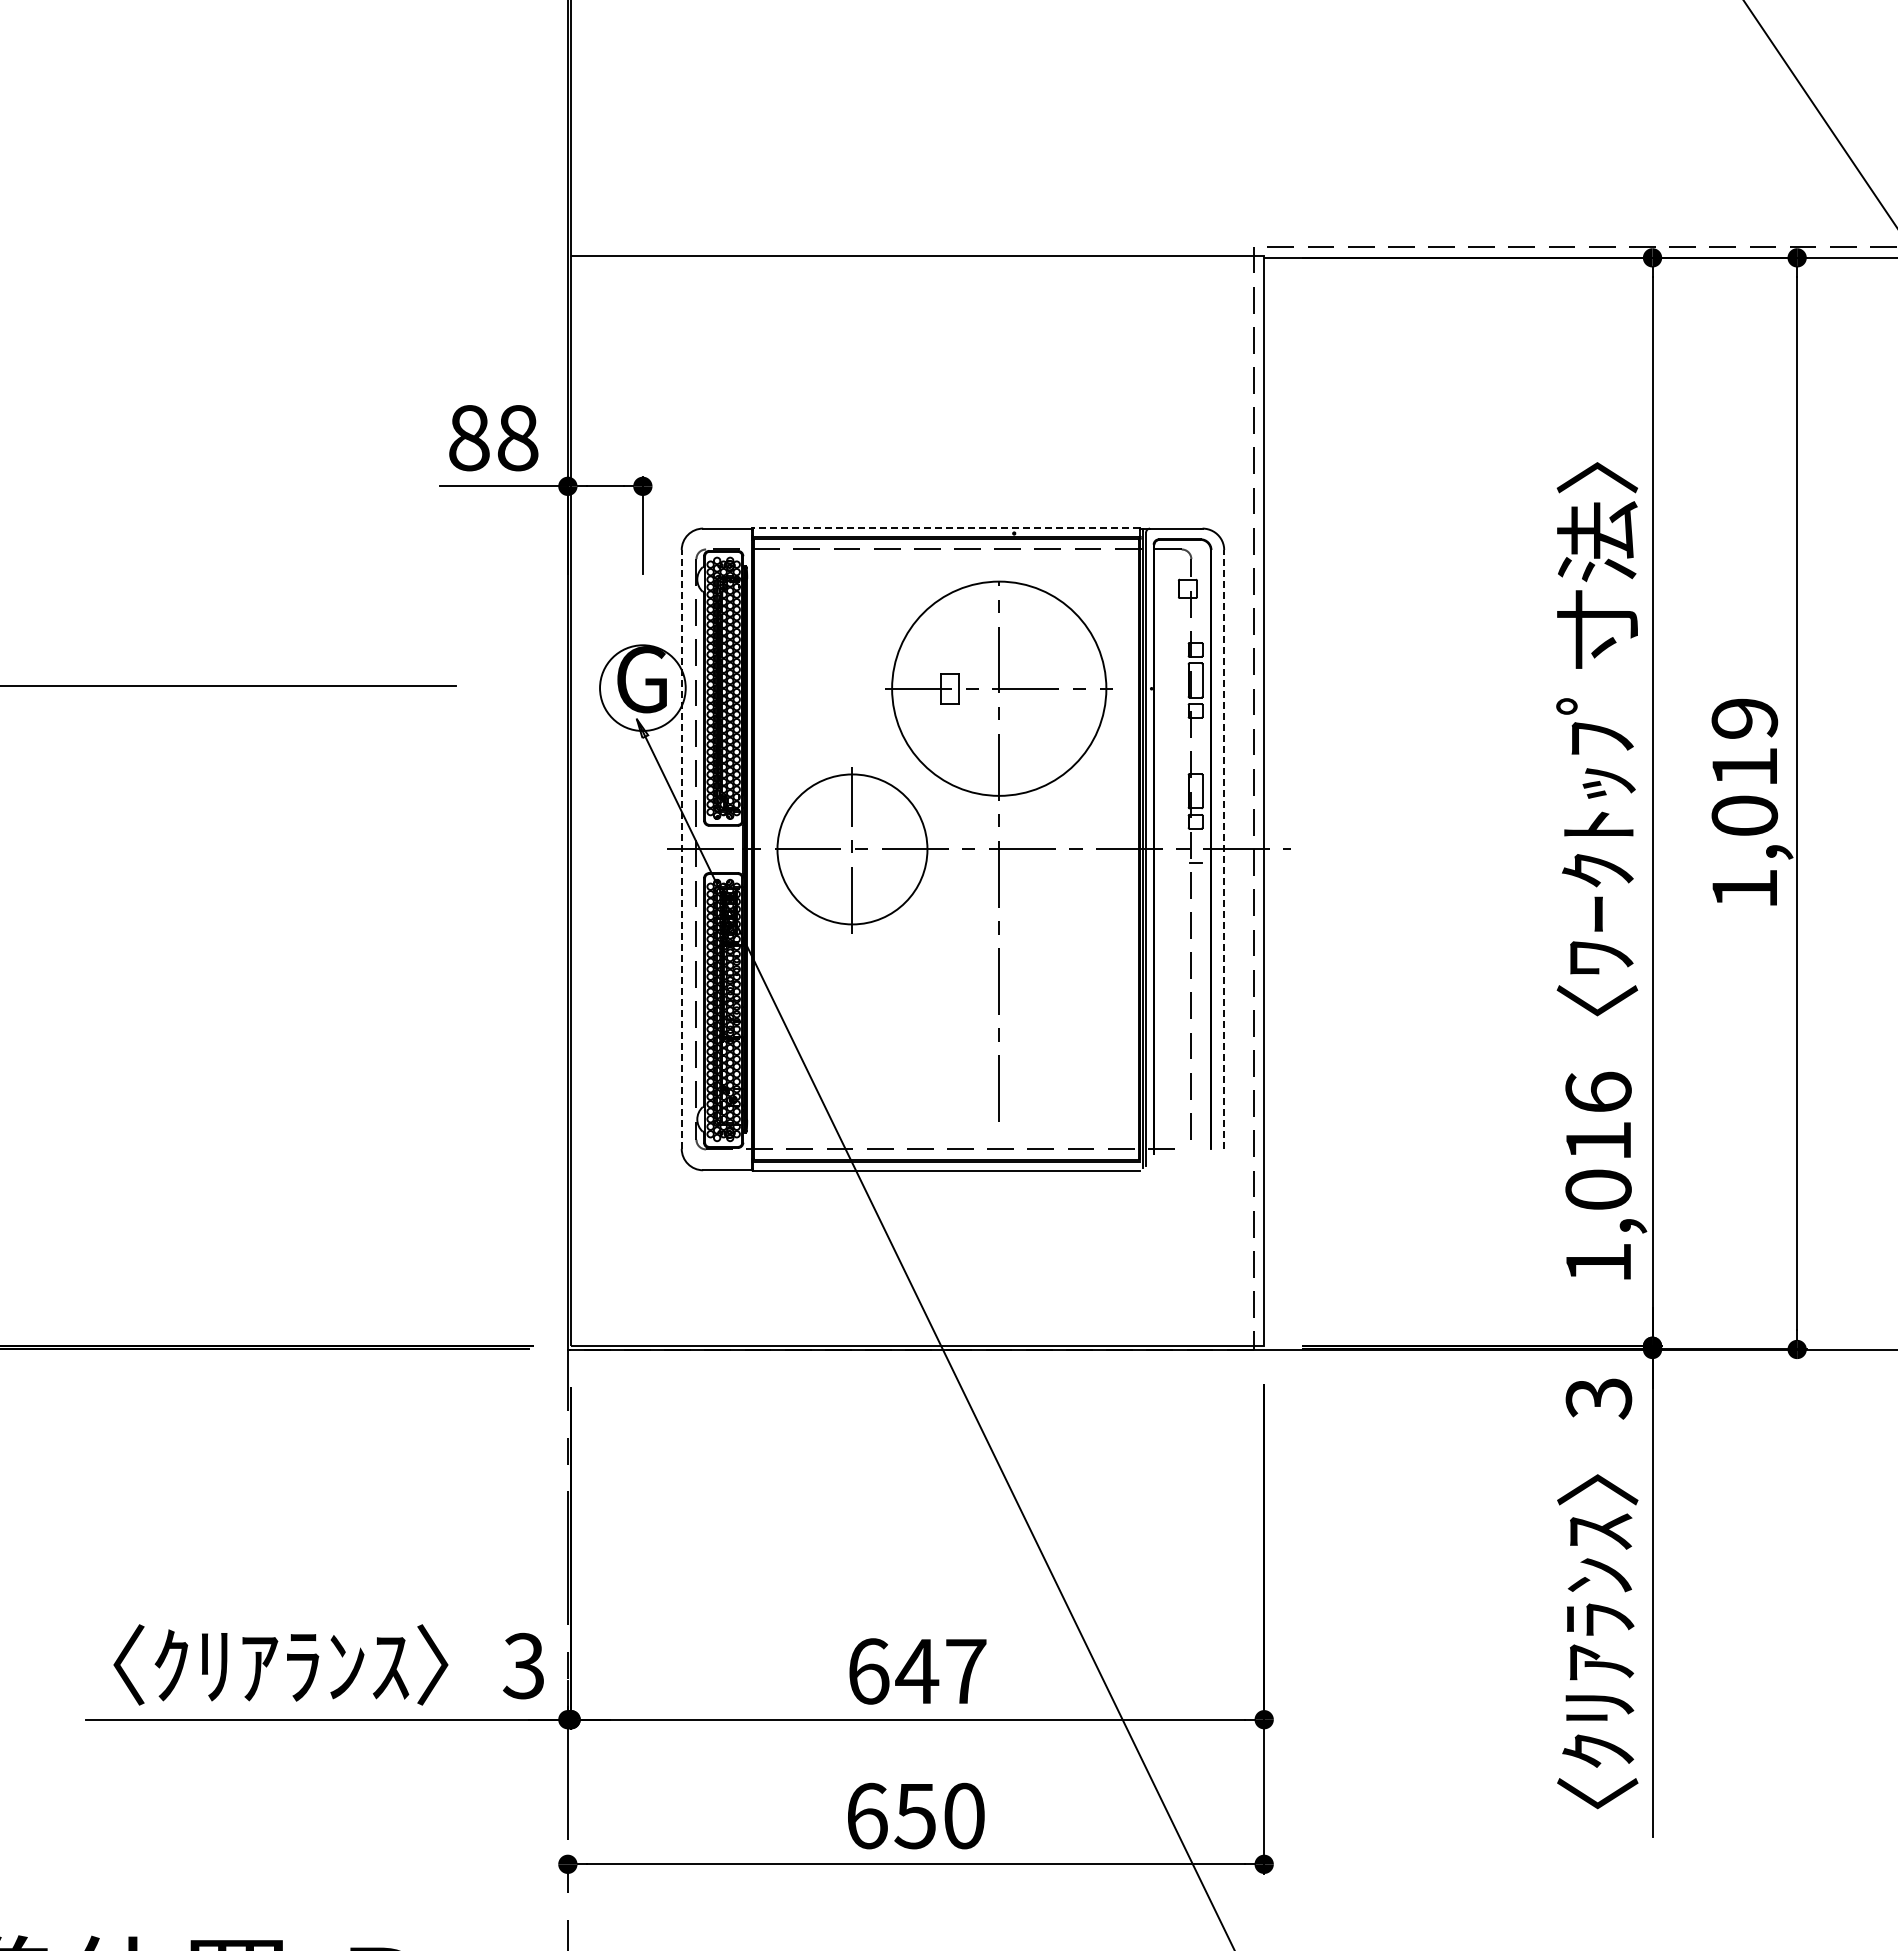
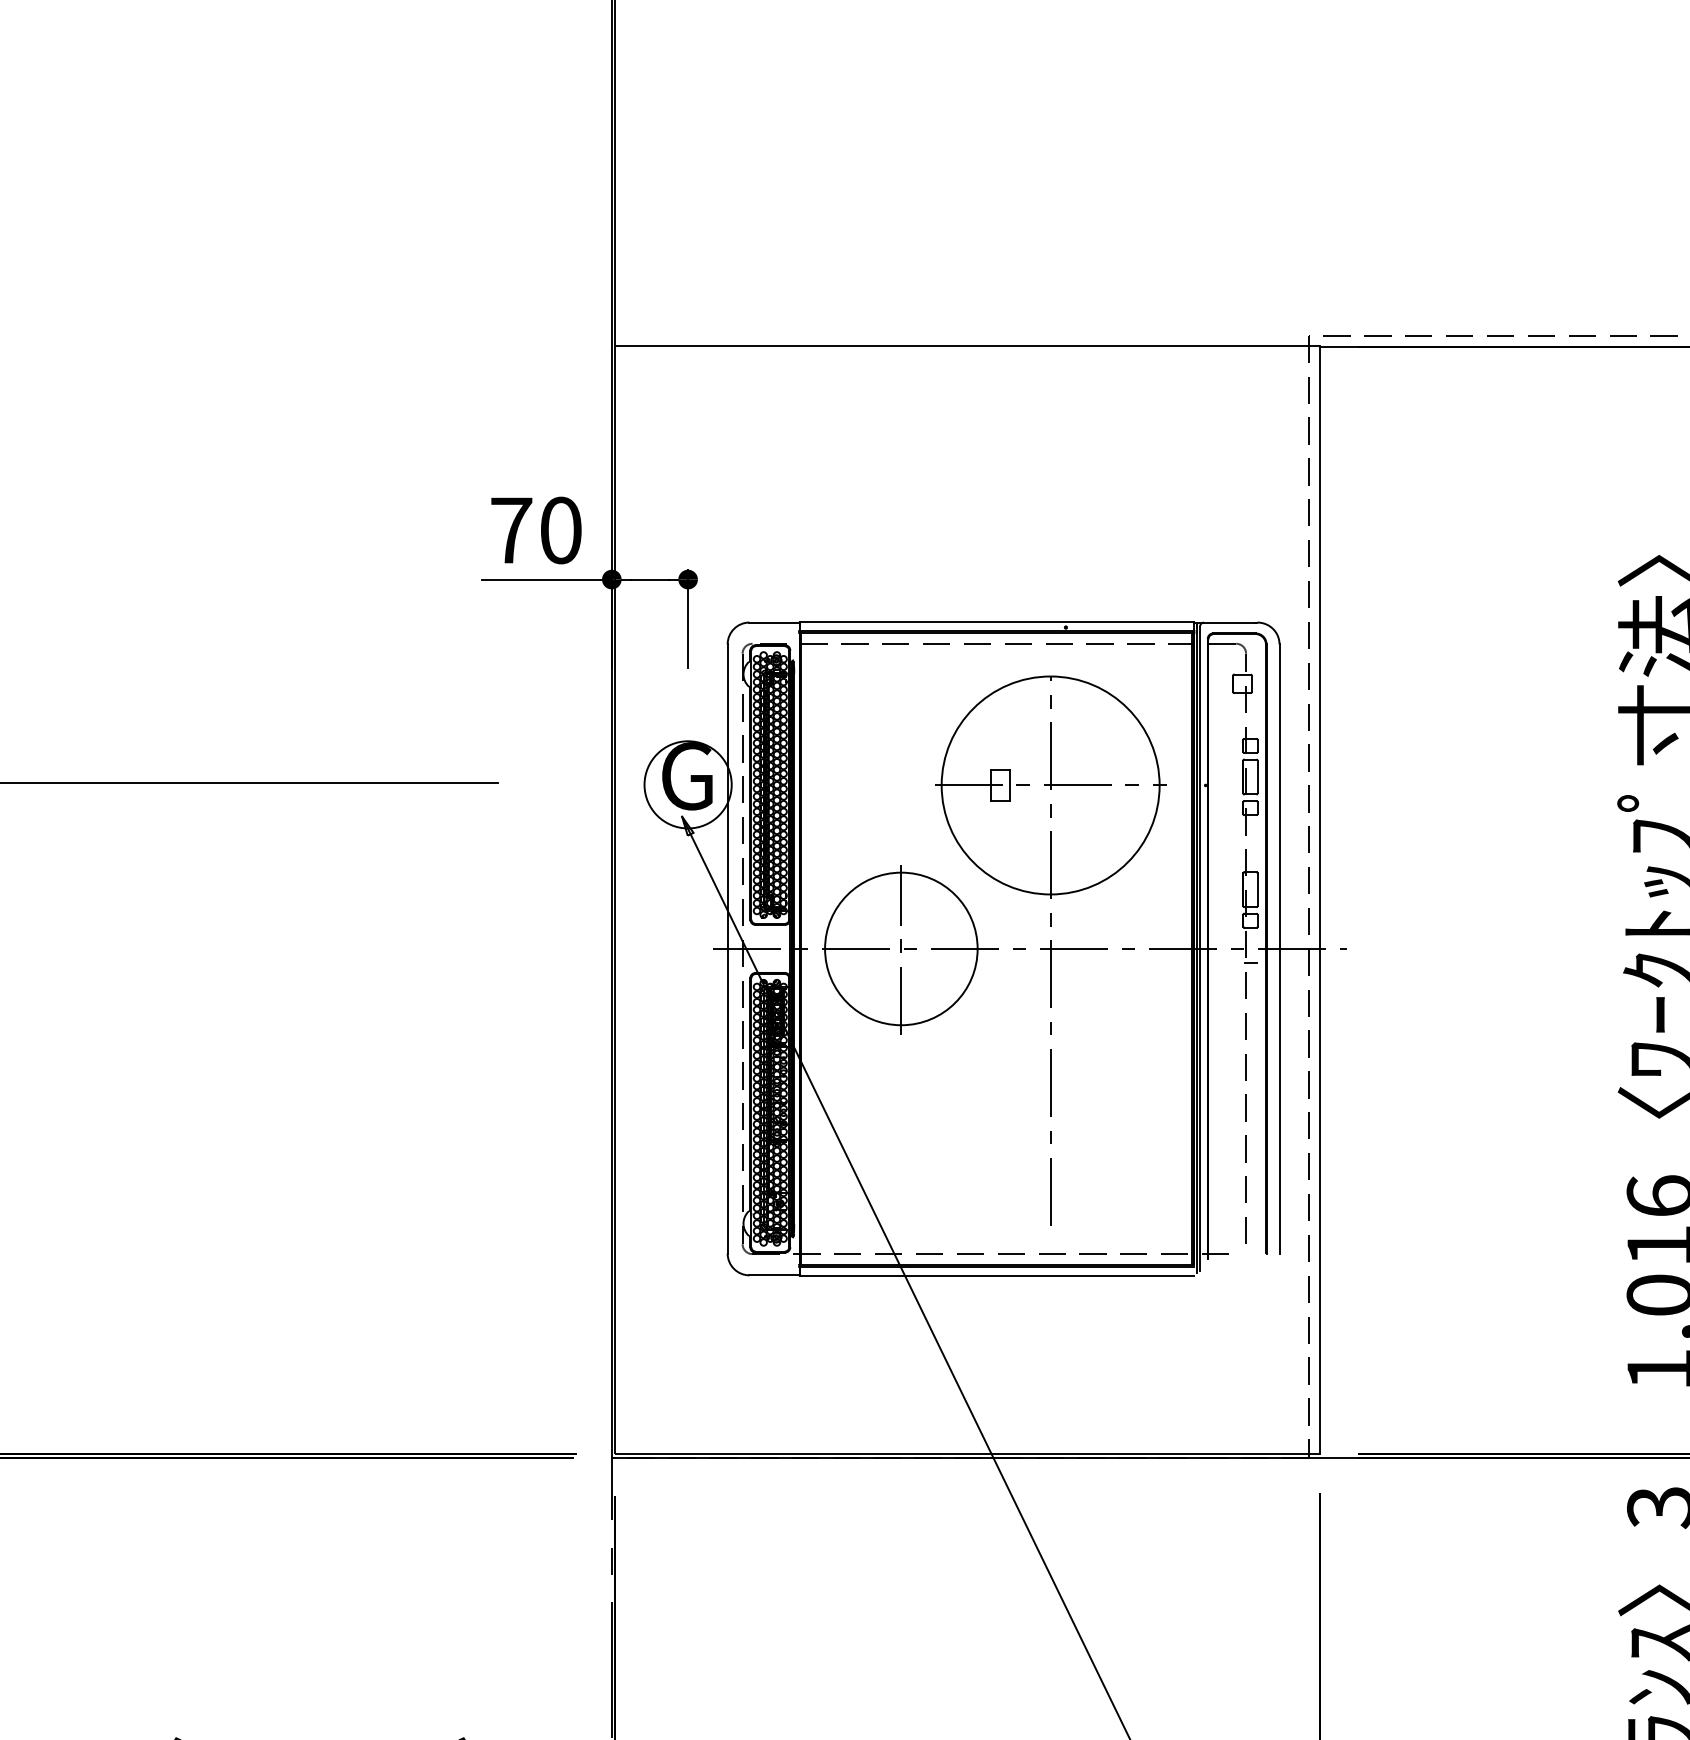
text: (493, 437) -> (536, 529), 88 -> 70
line: (946, 528) -> (997, 622), dashed -> solid
line: (681, 848) -> (727, 947), dashed -> solid
line: (1224, 848) -> (1279, 947), dashed -> solid

